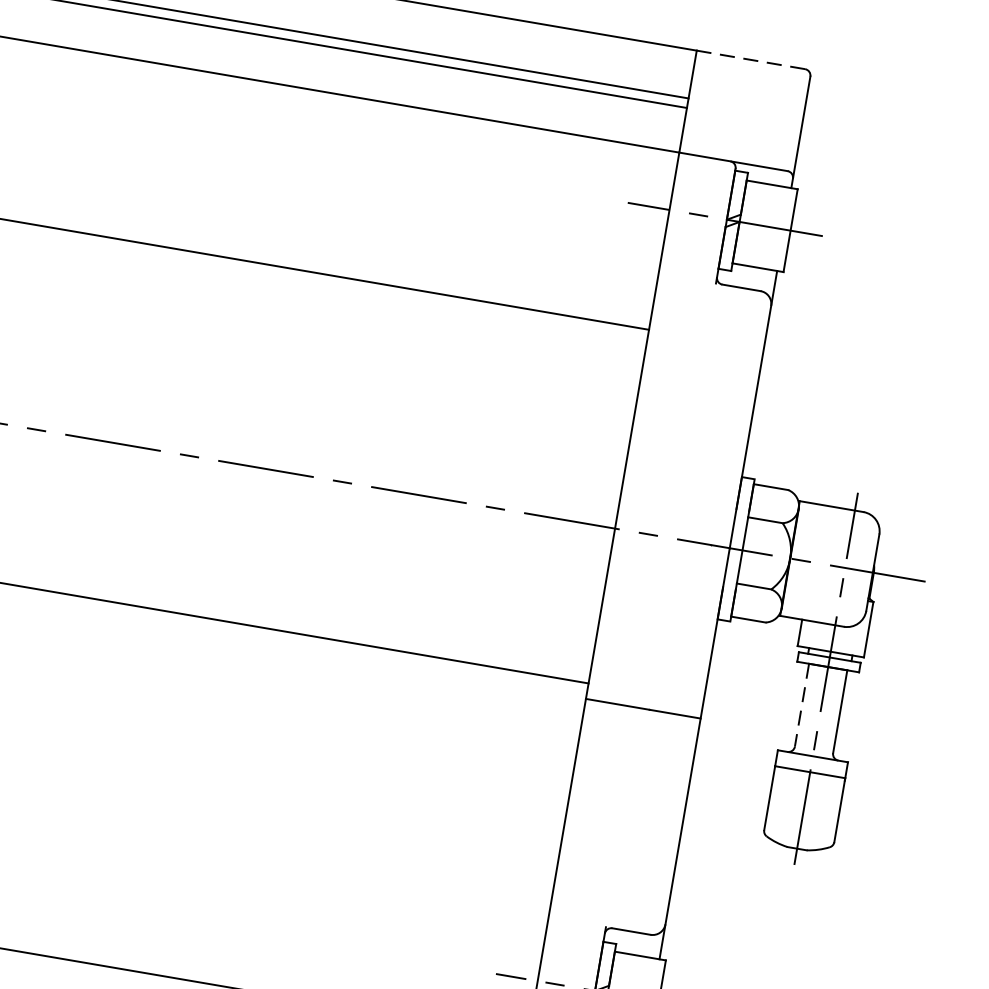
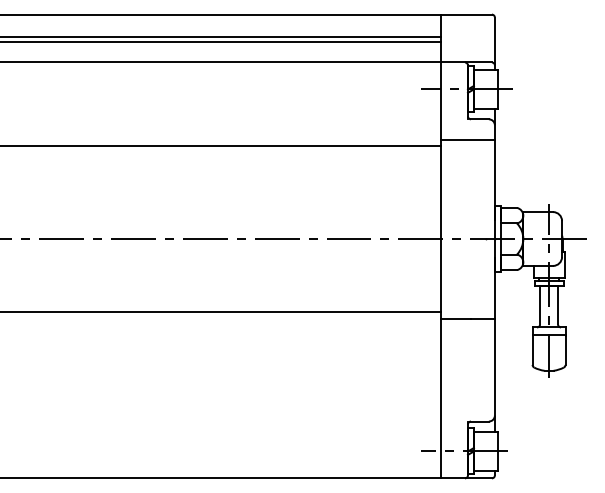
line: (748, 59) -> (465, 14), dashed -> solid
line: (707, 326) -> (467, 139), added
line: (802, 706) -> (540, 305), dashed -> solid

